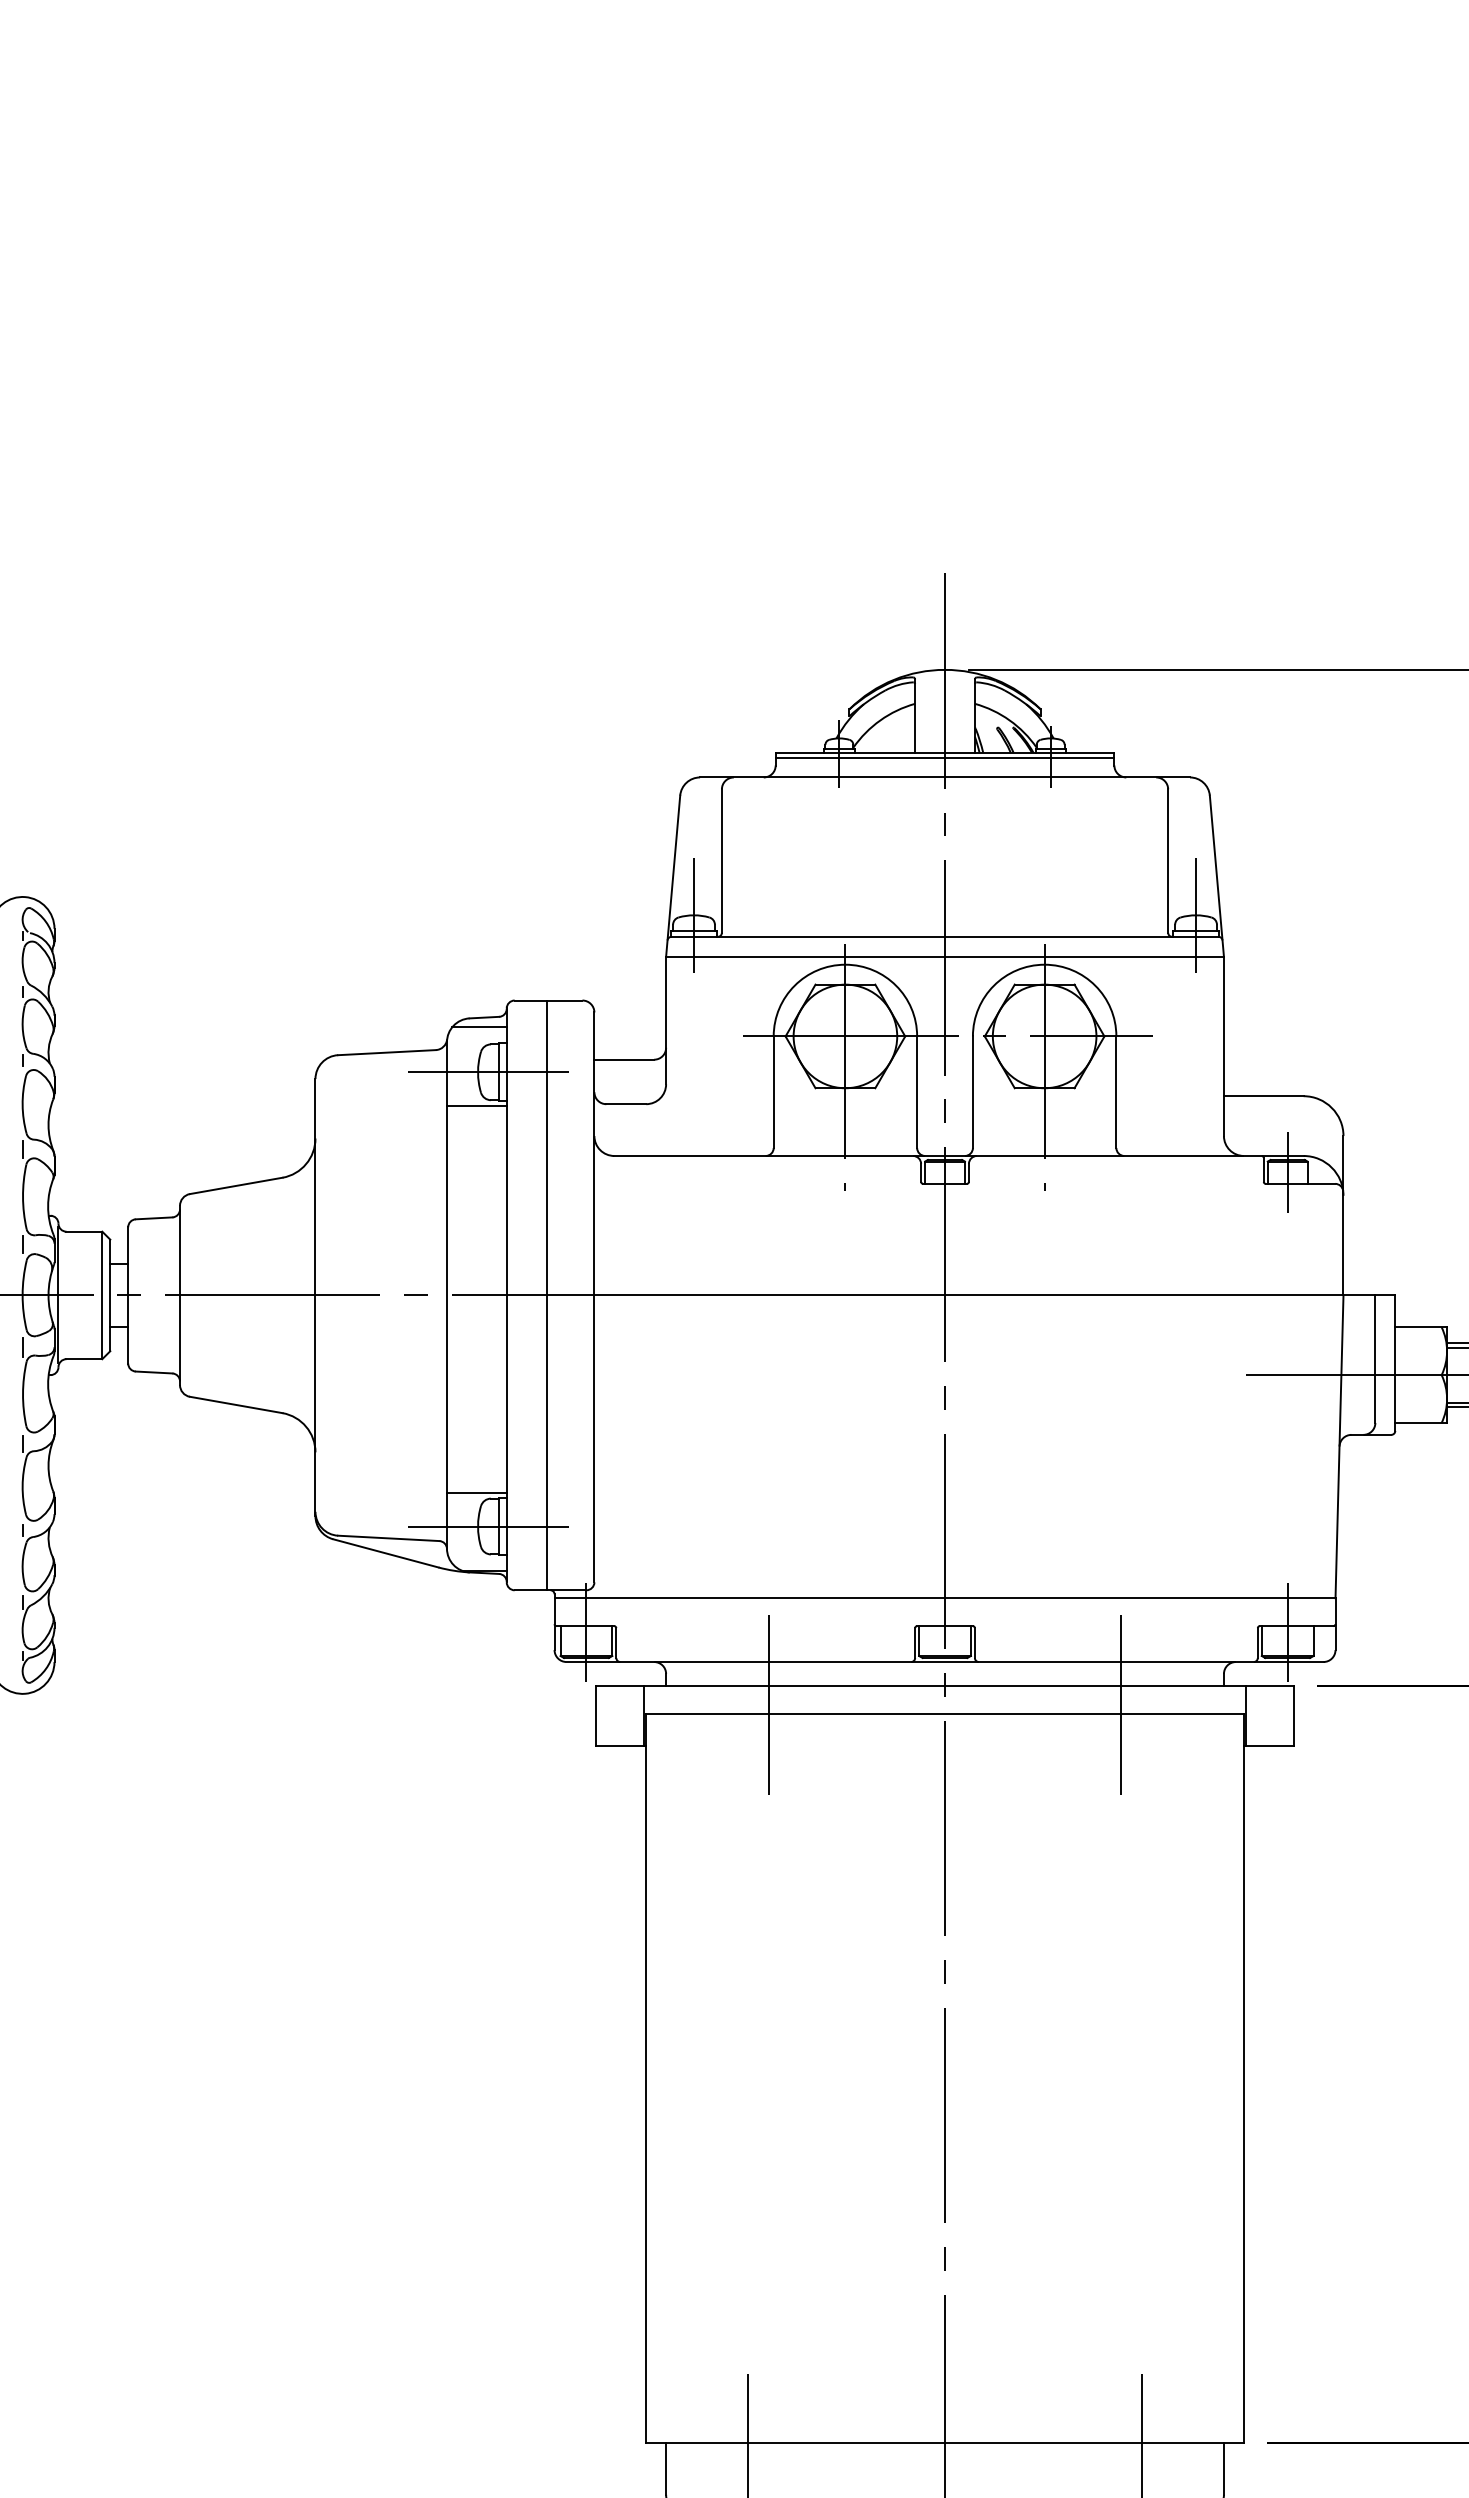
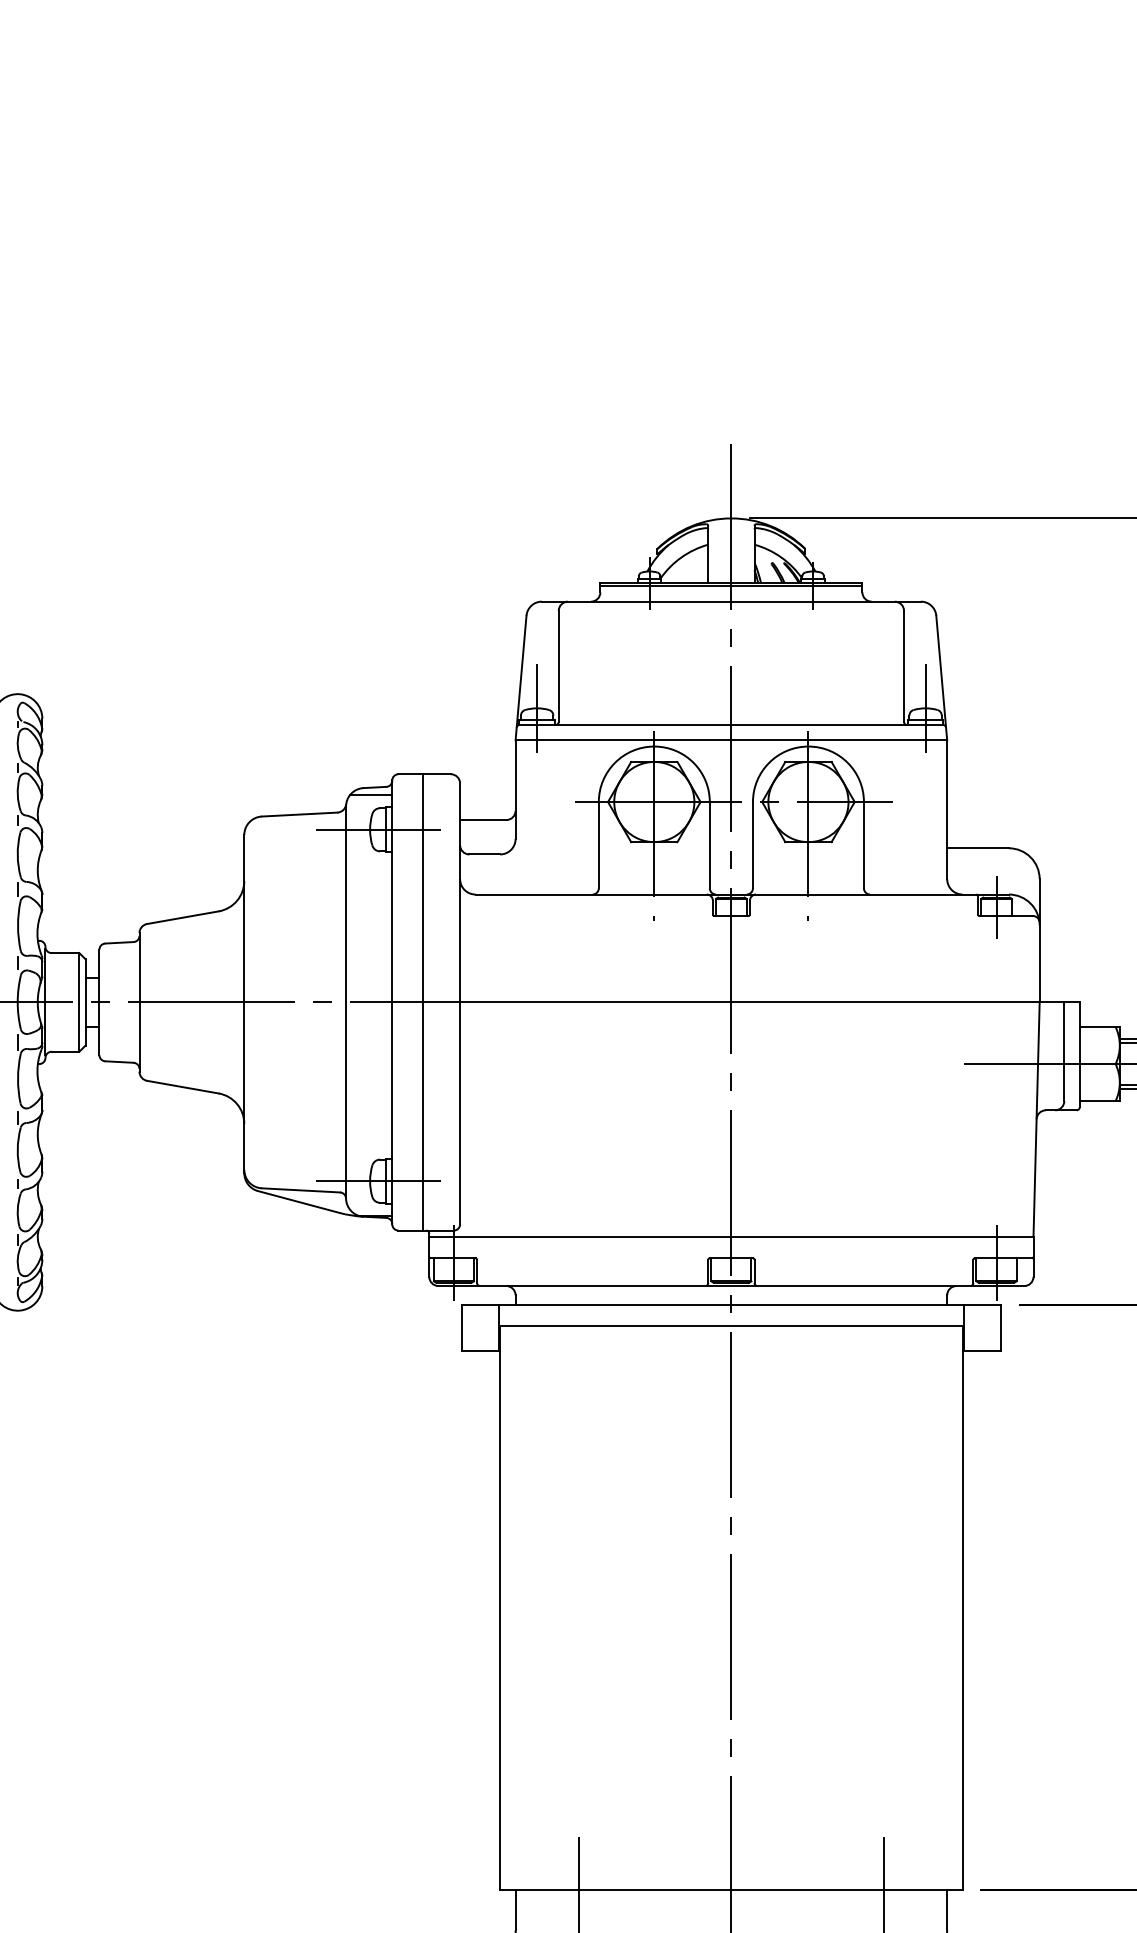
line: (476, 1106) -> (368, 856), removed
line: (476, 1492) -> (368, 1154), removed
line: (768, 1705) -> (594, 1319), removed
line: (1121, 1705) -> (867, 1319), removed

